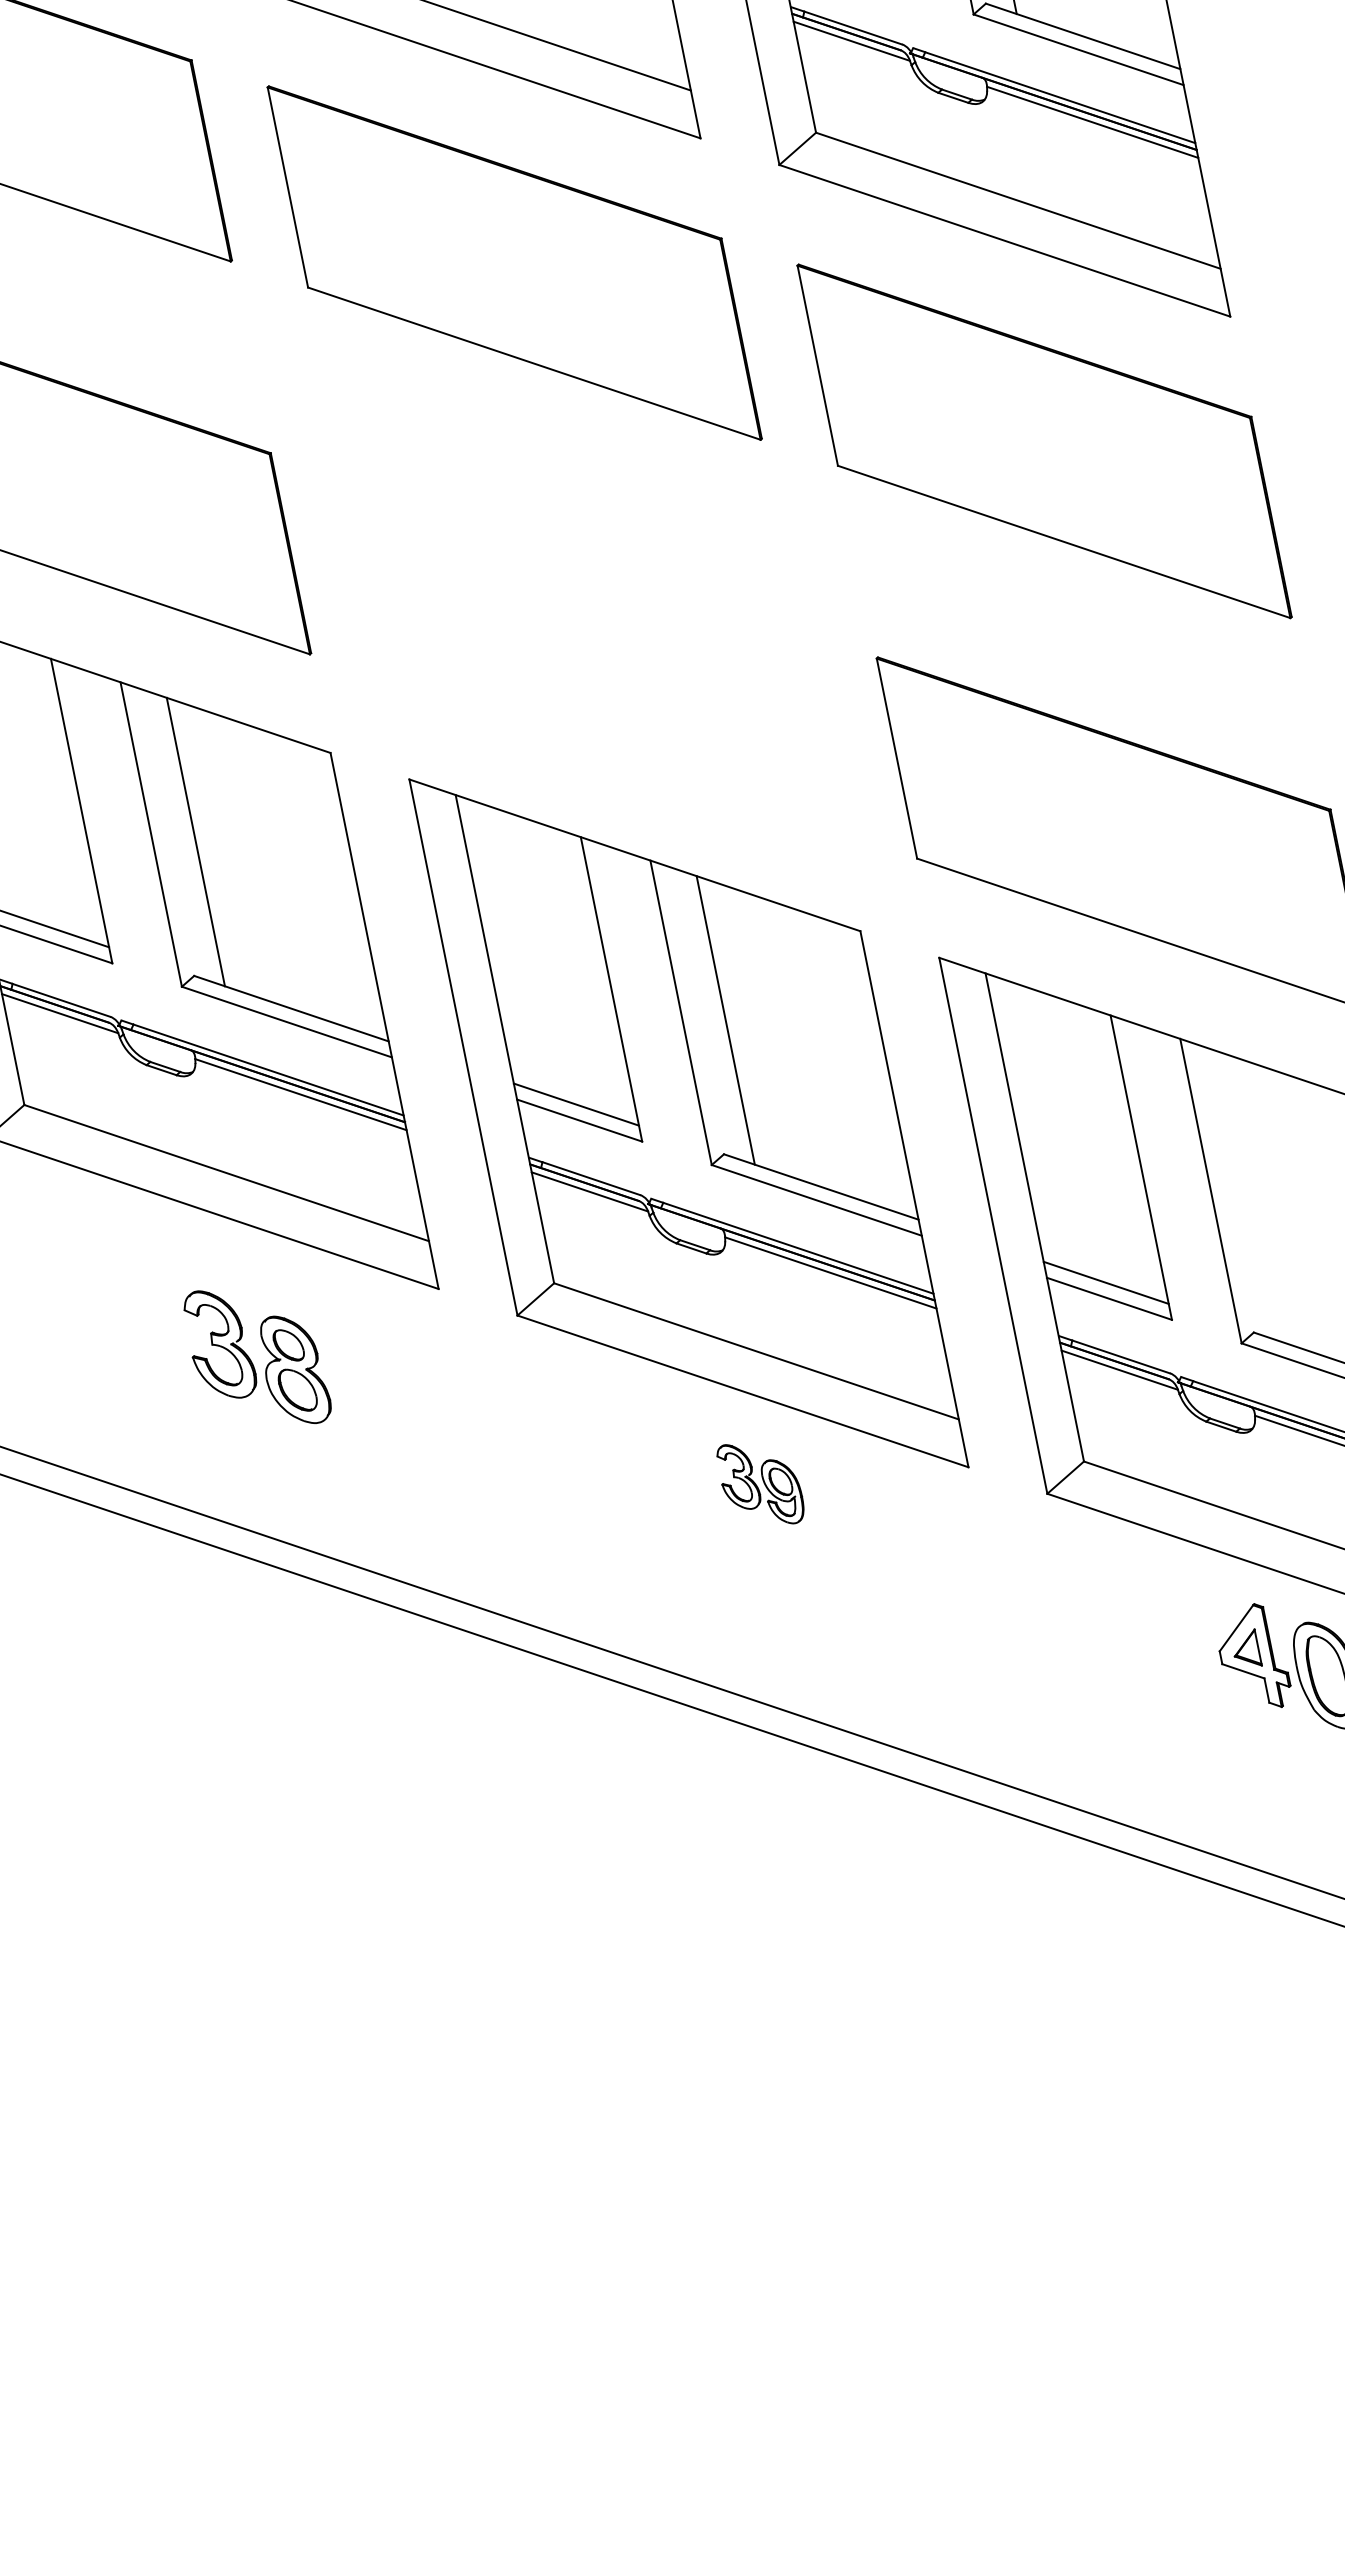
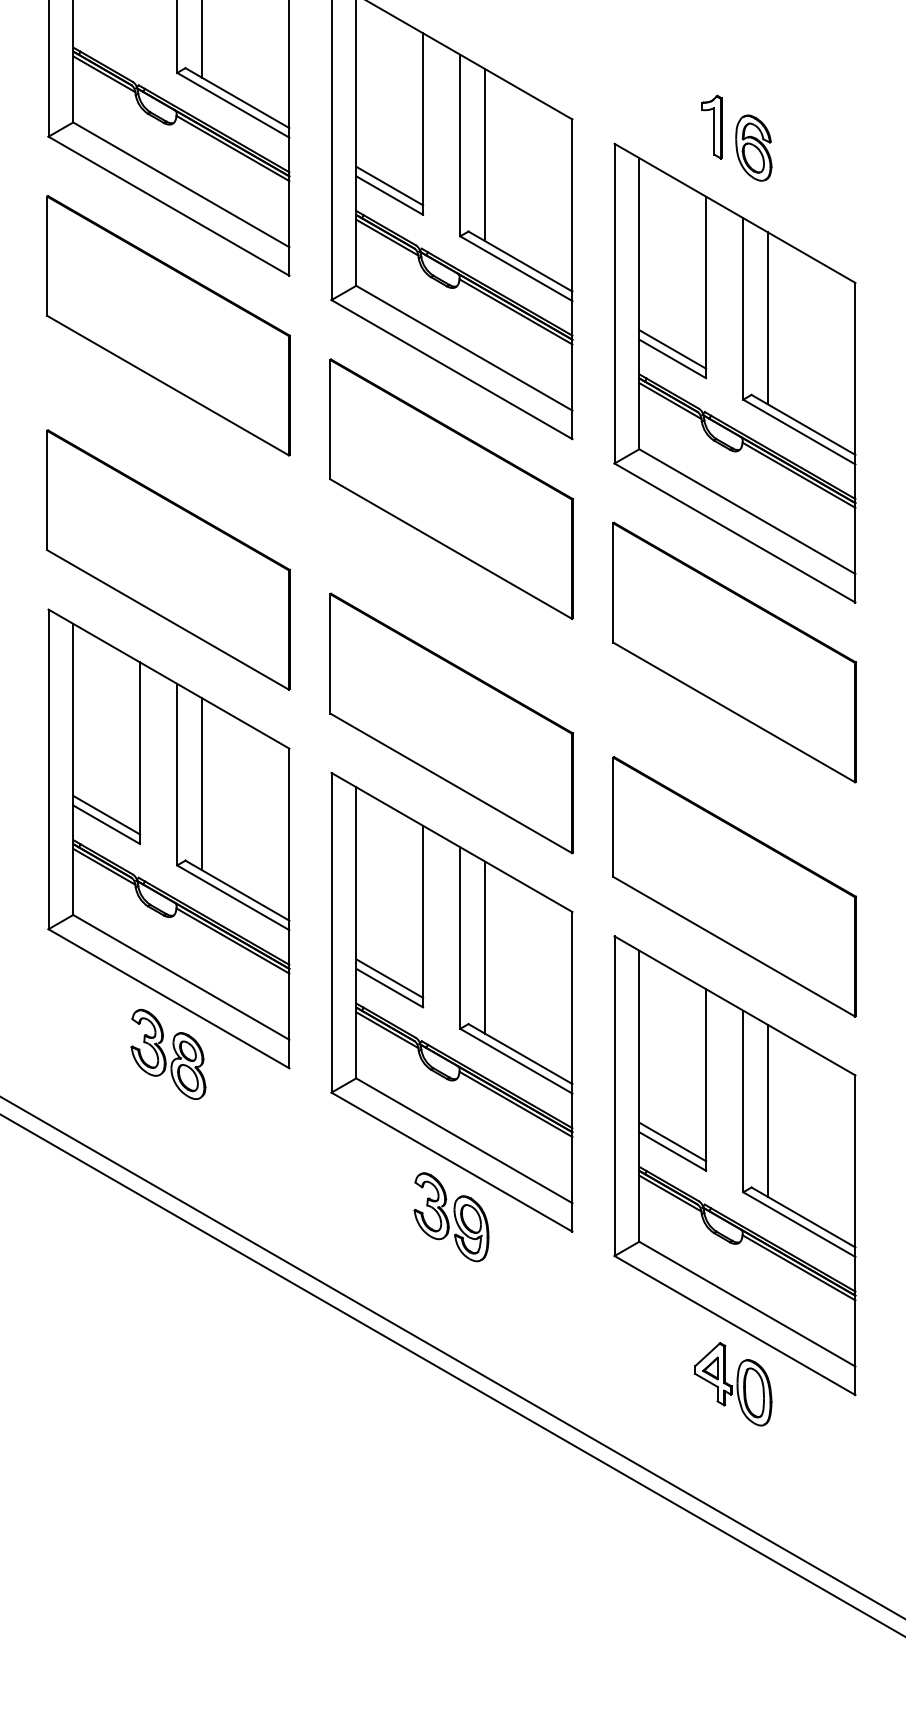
part: (593, 656) -> (451, 723), added
line: (1256, 1197) -> (768, 1110), added
part: (256, 1355) -> (168, 1053), moved
part: (760, 1484) -> (451, 1217), size x1.67

